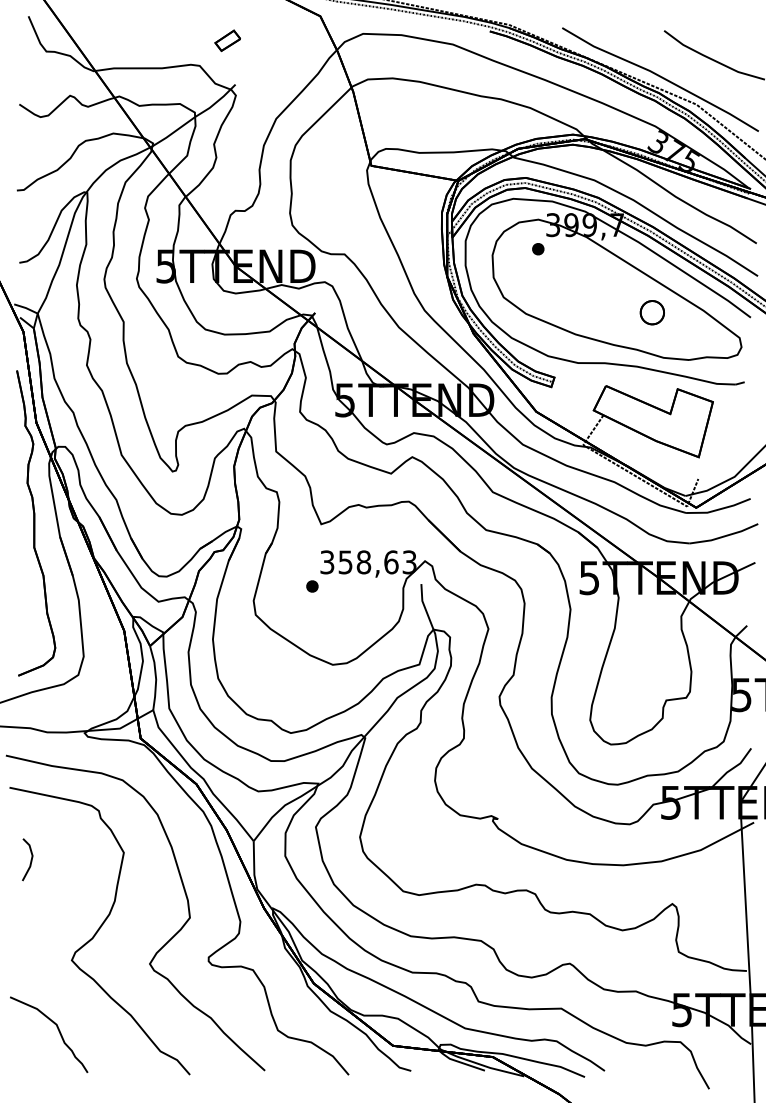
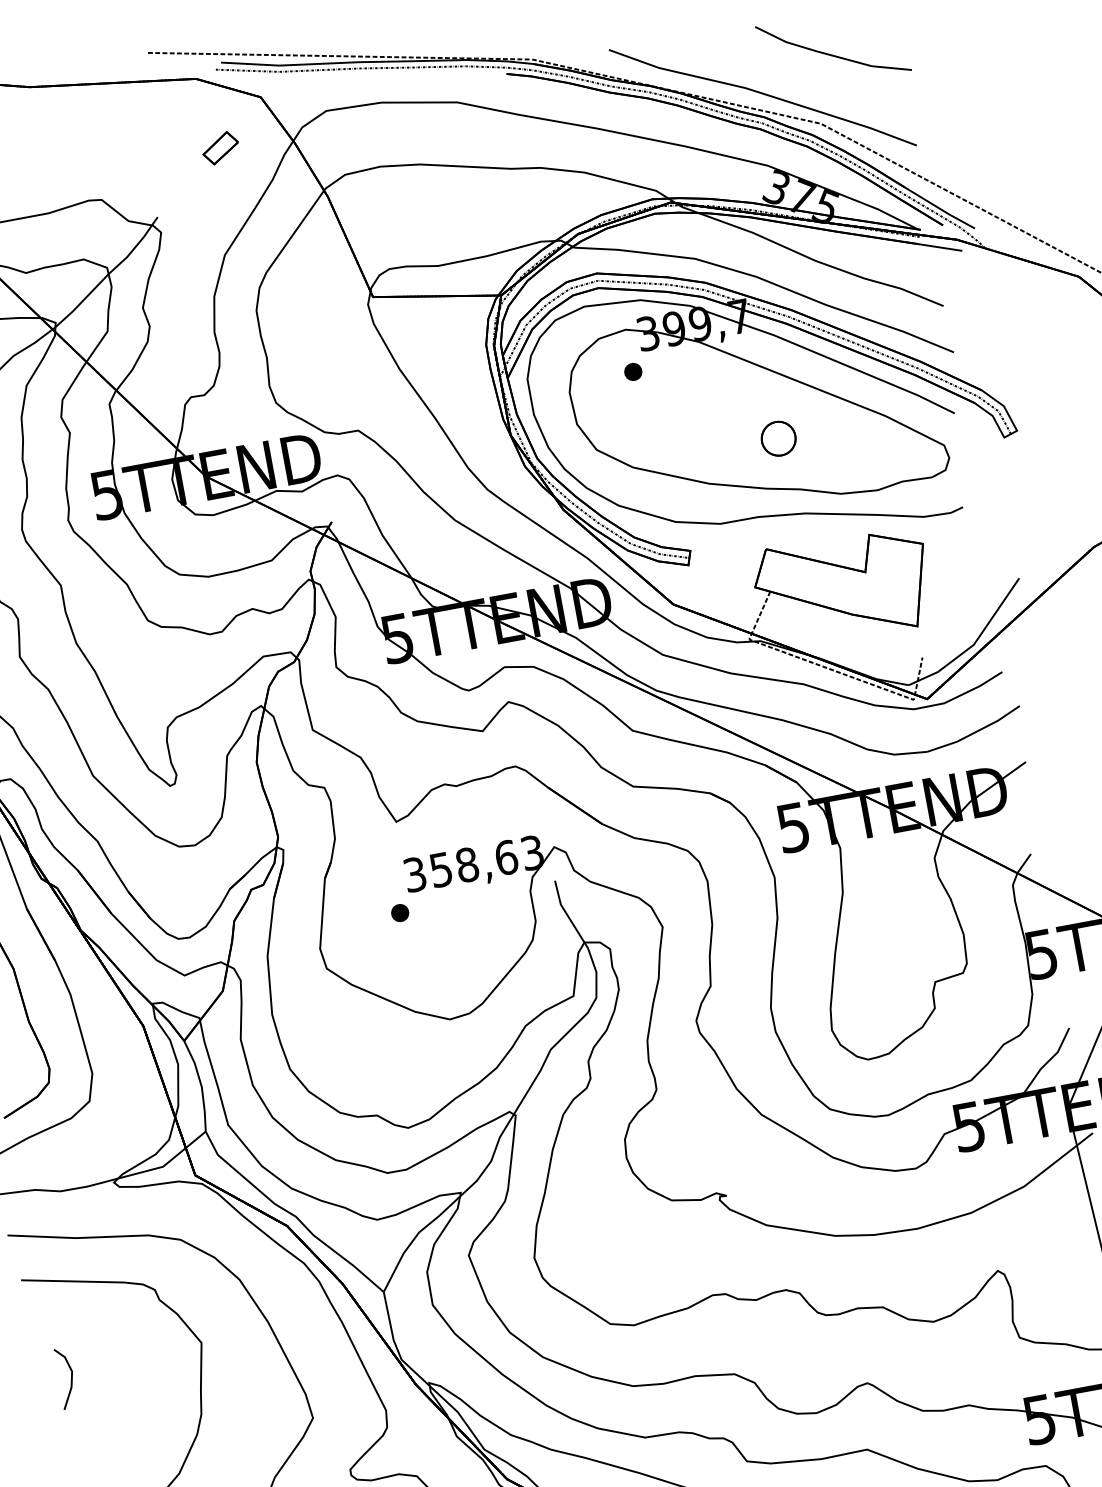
part: (227, 40) -> (220, 147), moved
part: (651, 312) -> (777, 438), moved

